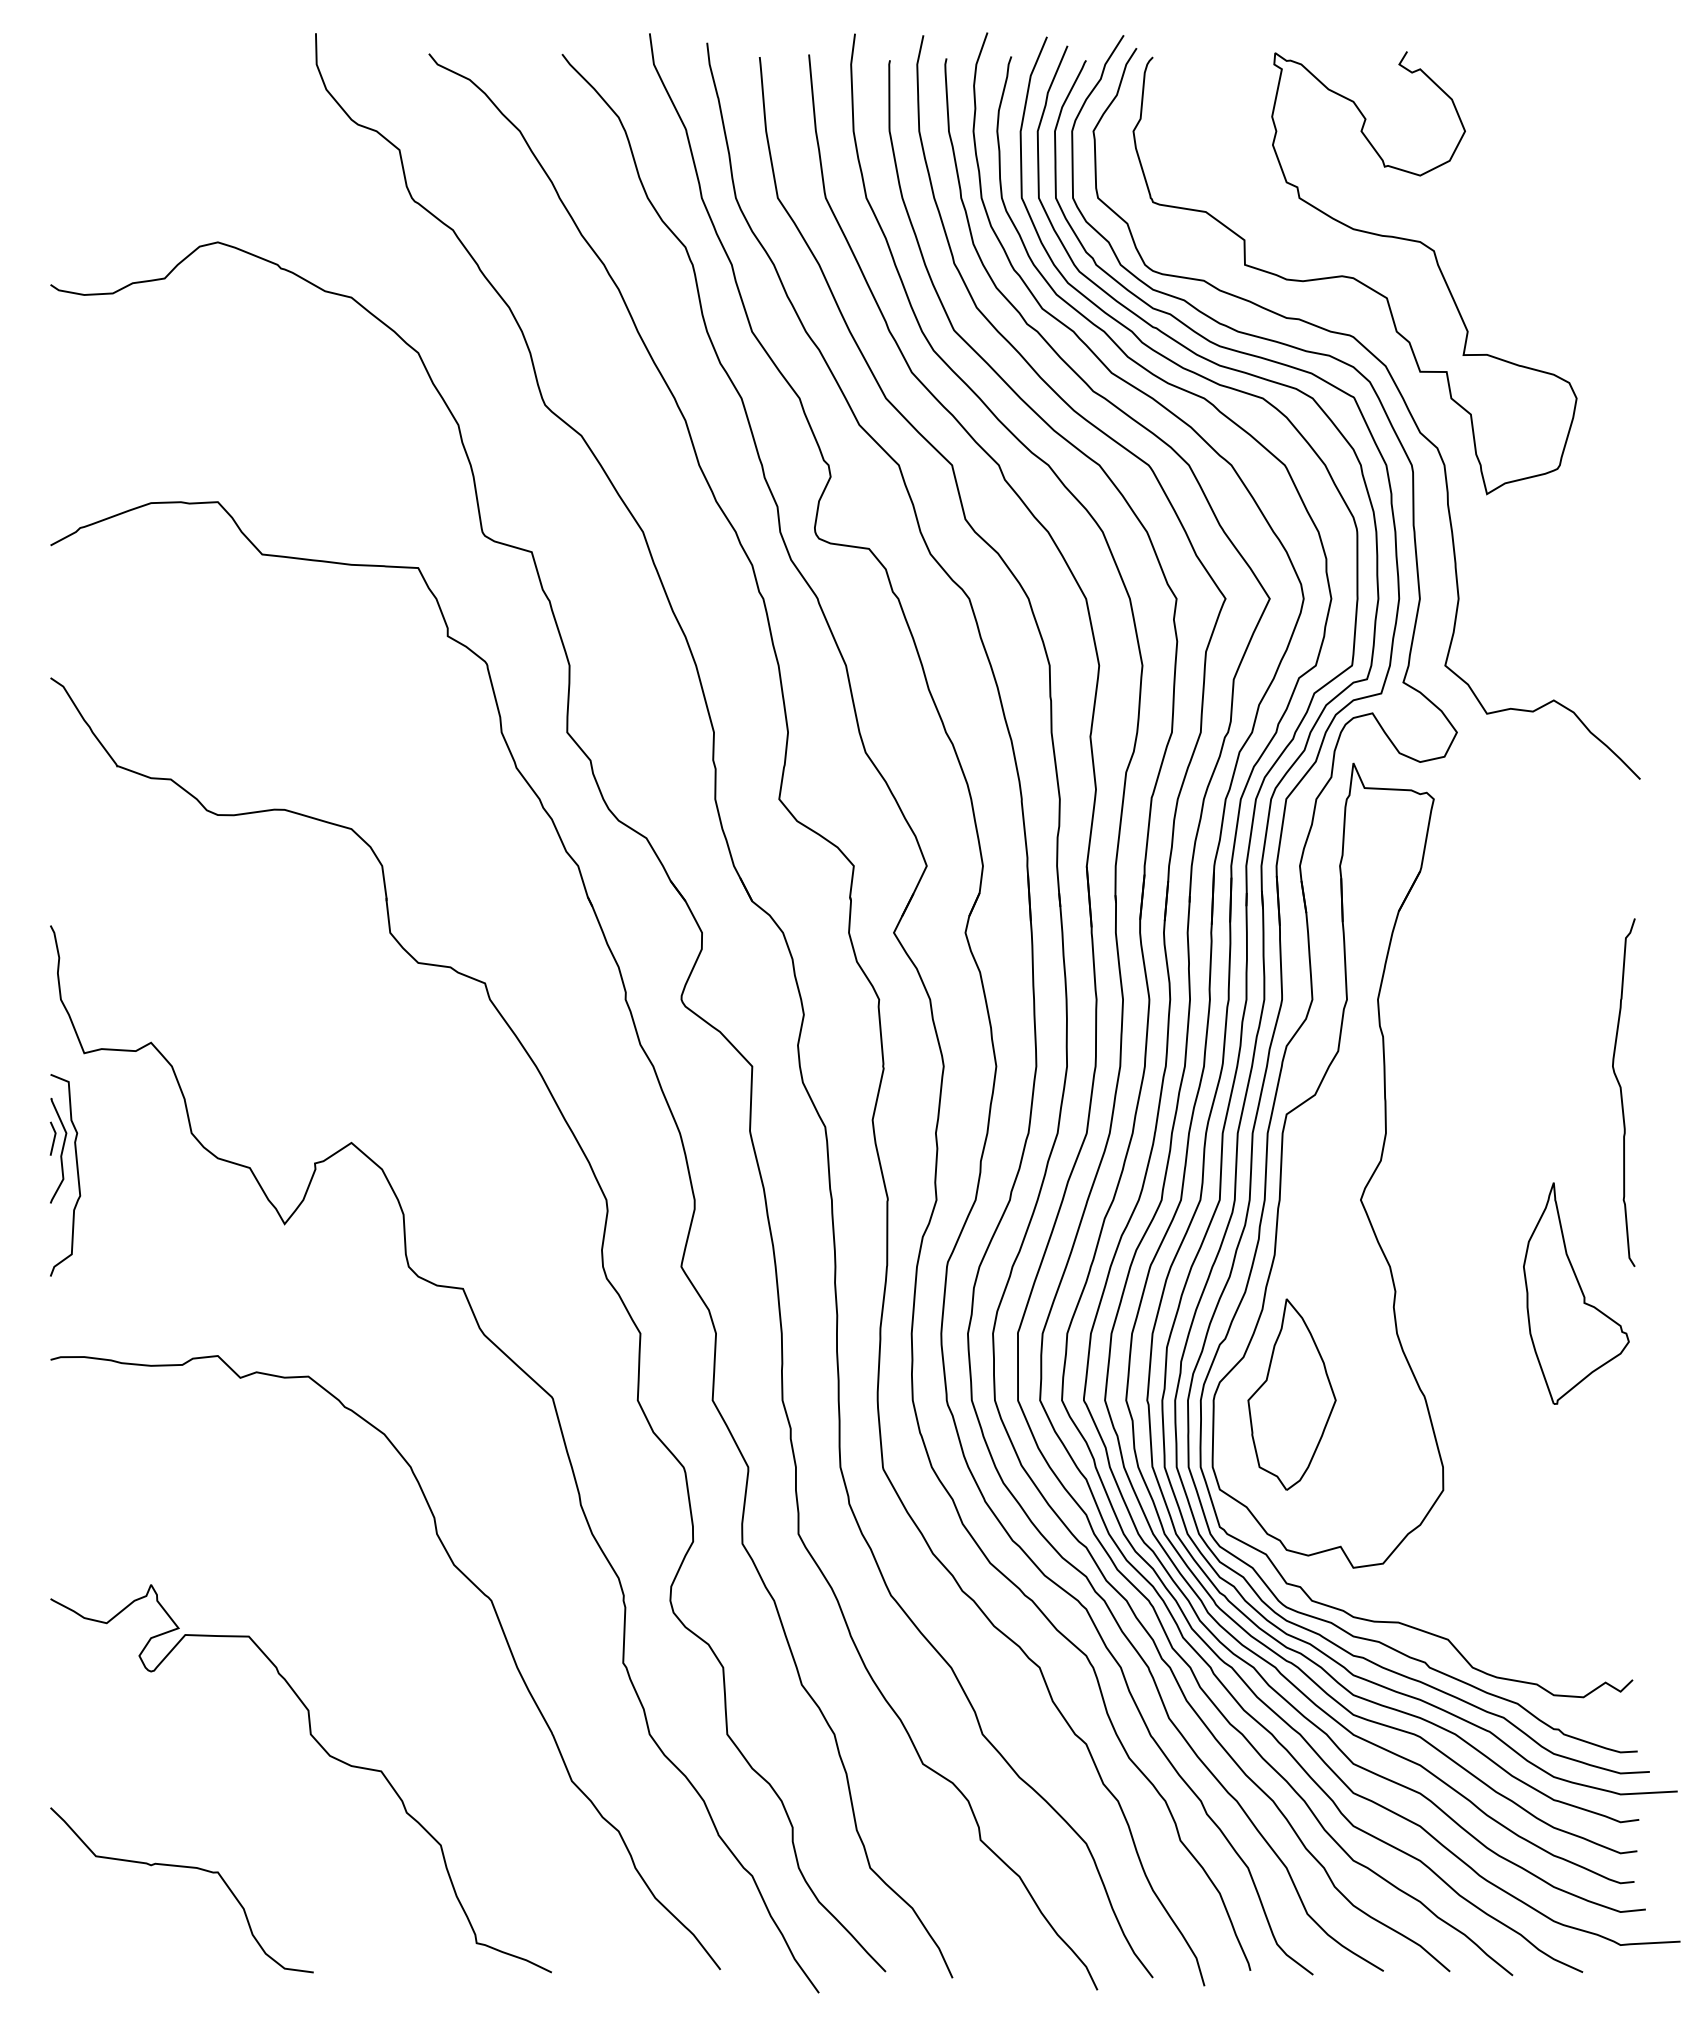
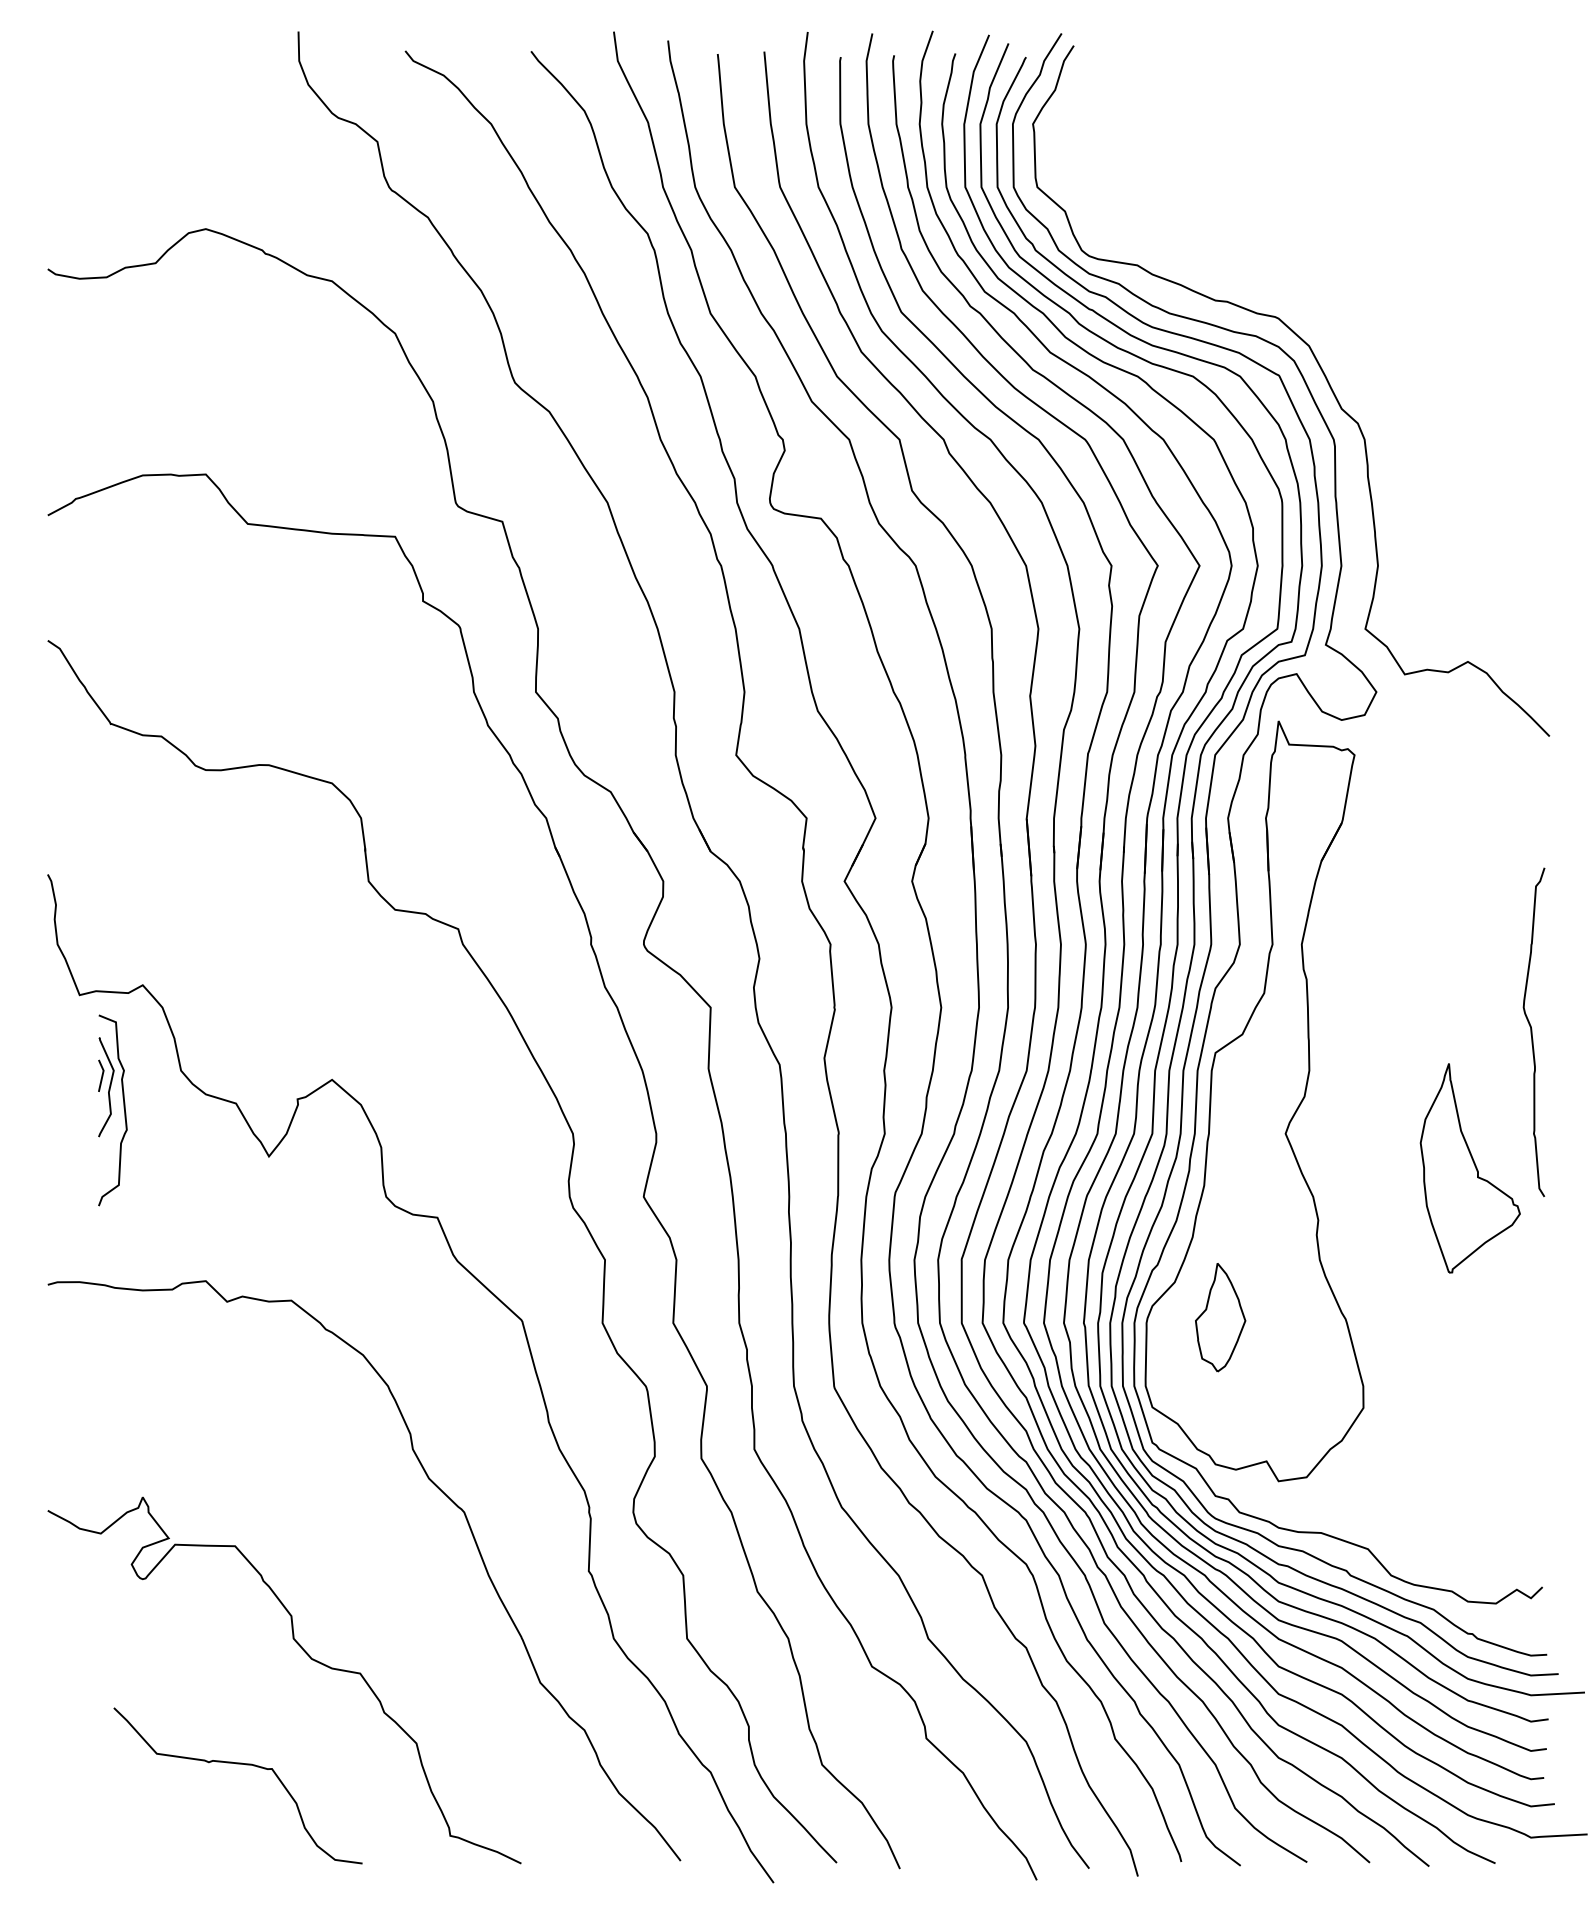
curve: (1354, 277) -> (1279, 262), removed
part: (65, 1175) -> (112, 1110), moved
part: (1576, 1293) -> (1470, 1168), moved
part: (1291, 1394) -> (1220, 1317), size x0.6
curve: (181, 1867) -> (237, 1764), moved

